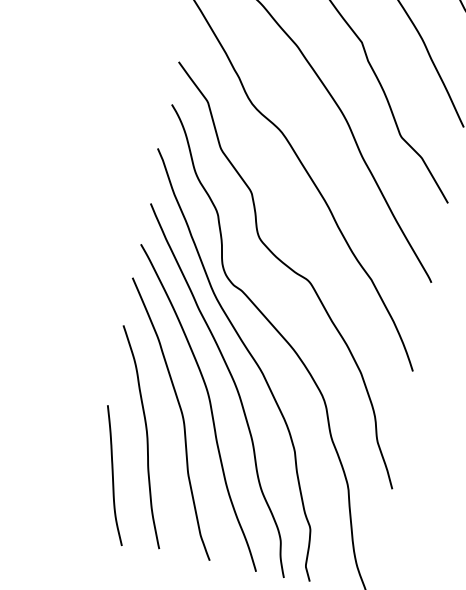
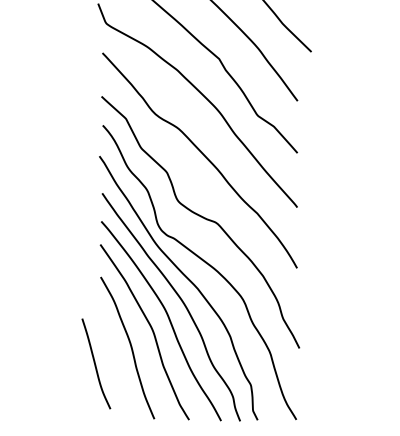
curve: (113, 474) -> (95, 363), moved

